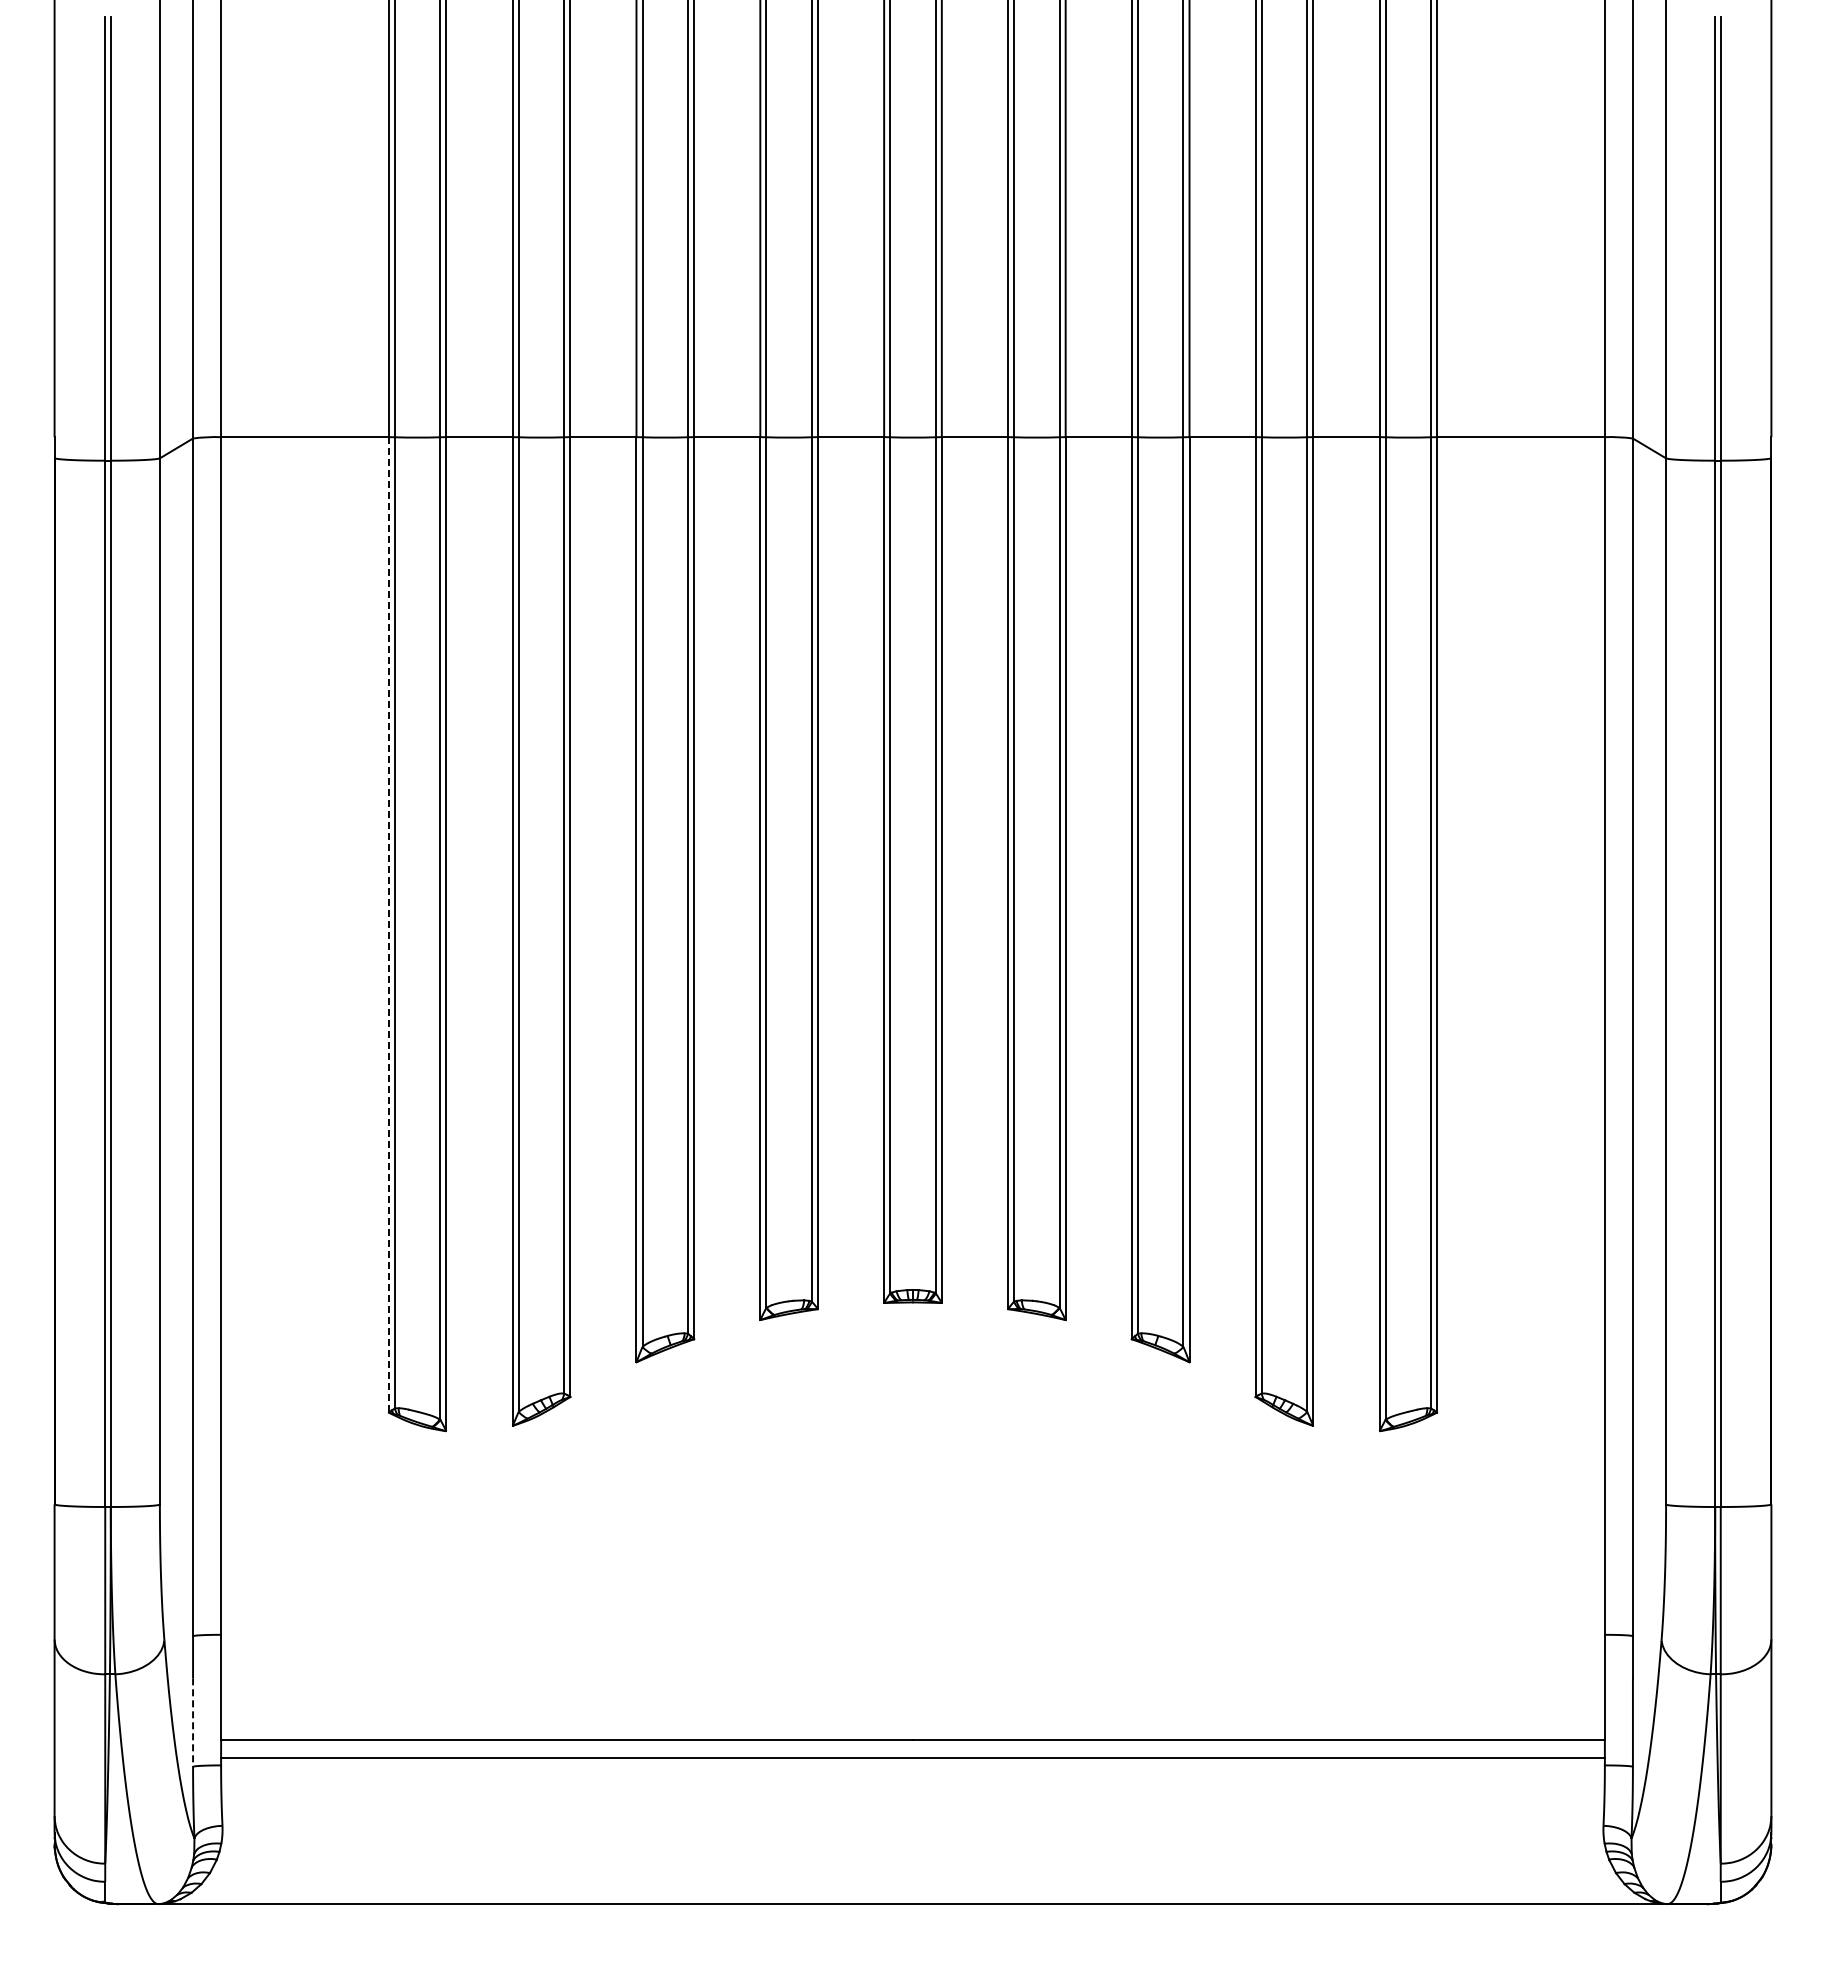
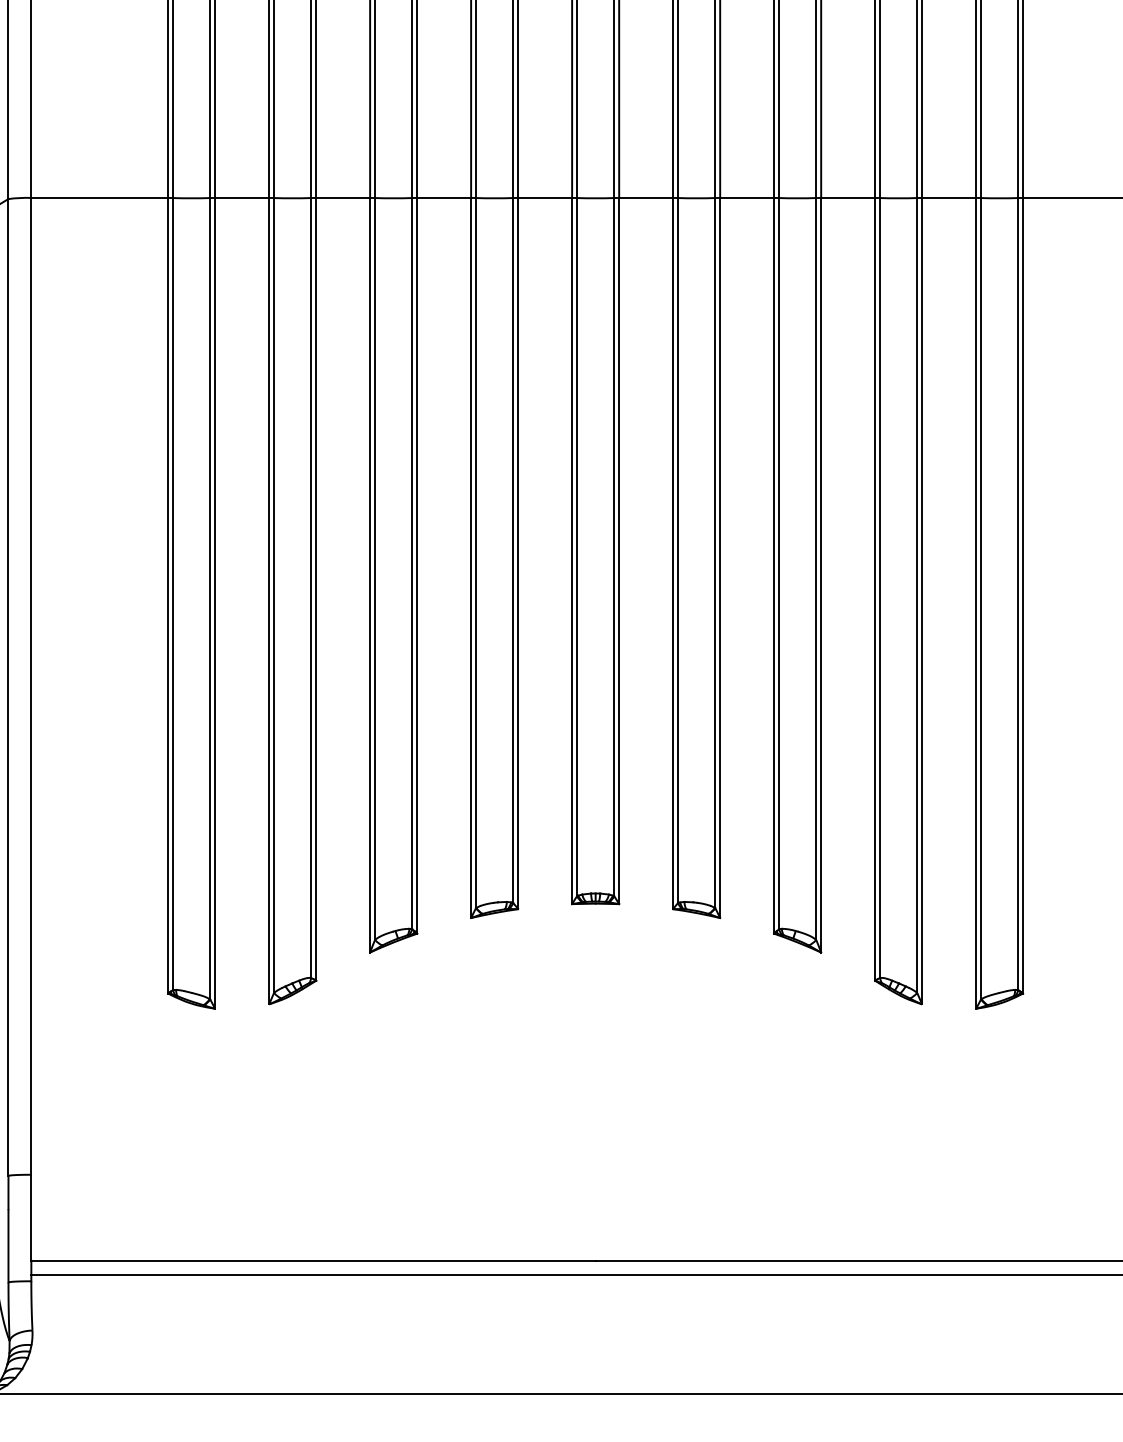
line: (388, 924) -> (167, 595), dashed -> solid
line: (193, 1723) -> (8, 1247), dashed -> solid

